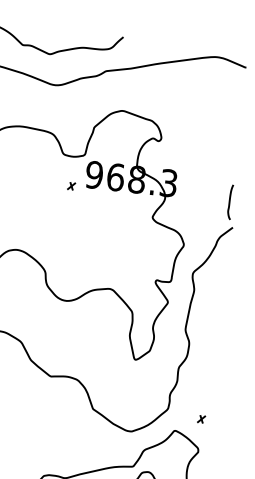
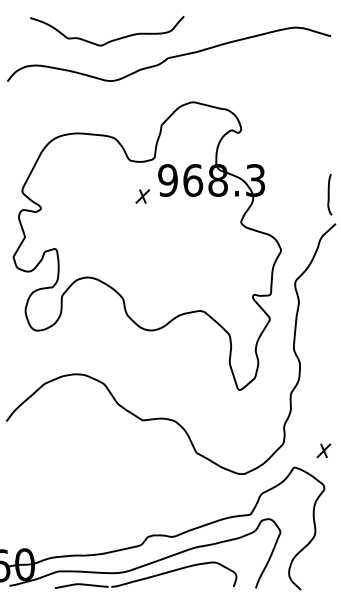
part: (71, 186) -> (142, 196), size x1.67
part: (201, 418) -> (323, 450), size x1.67

